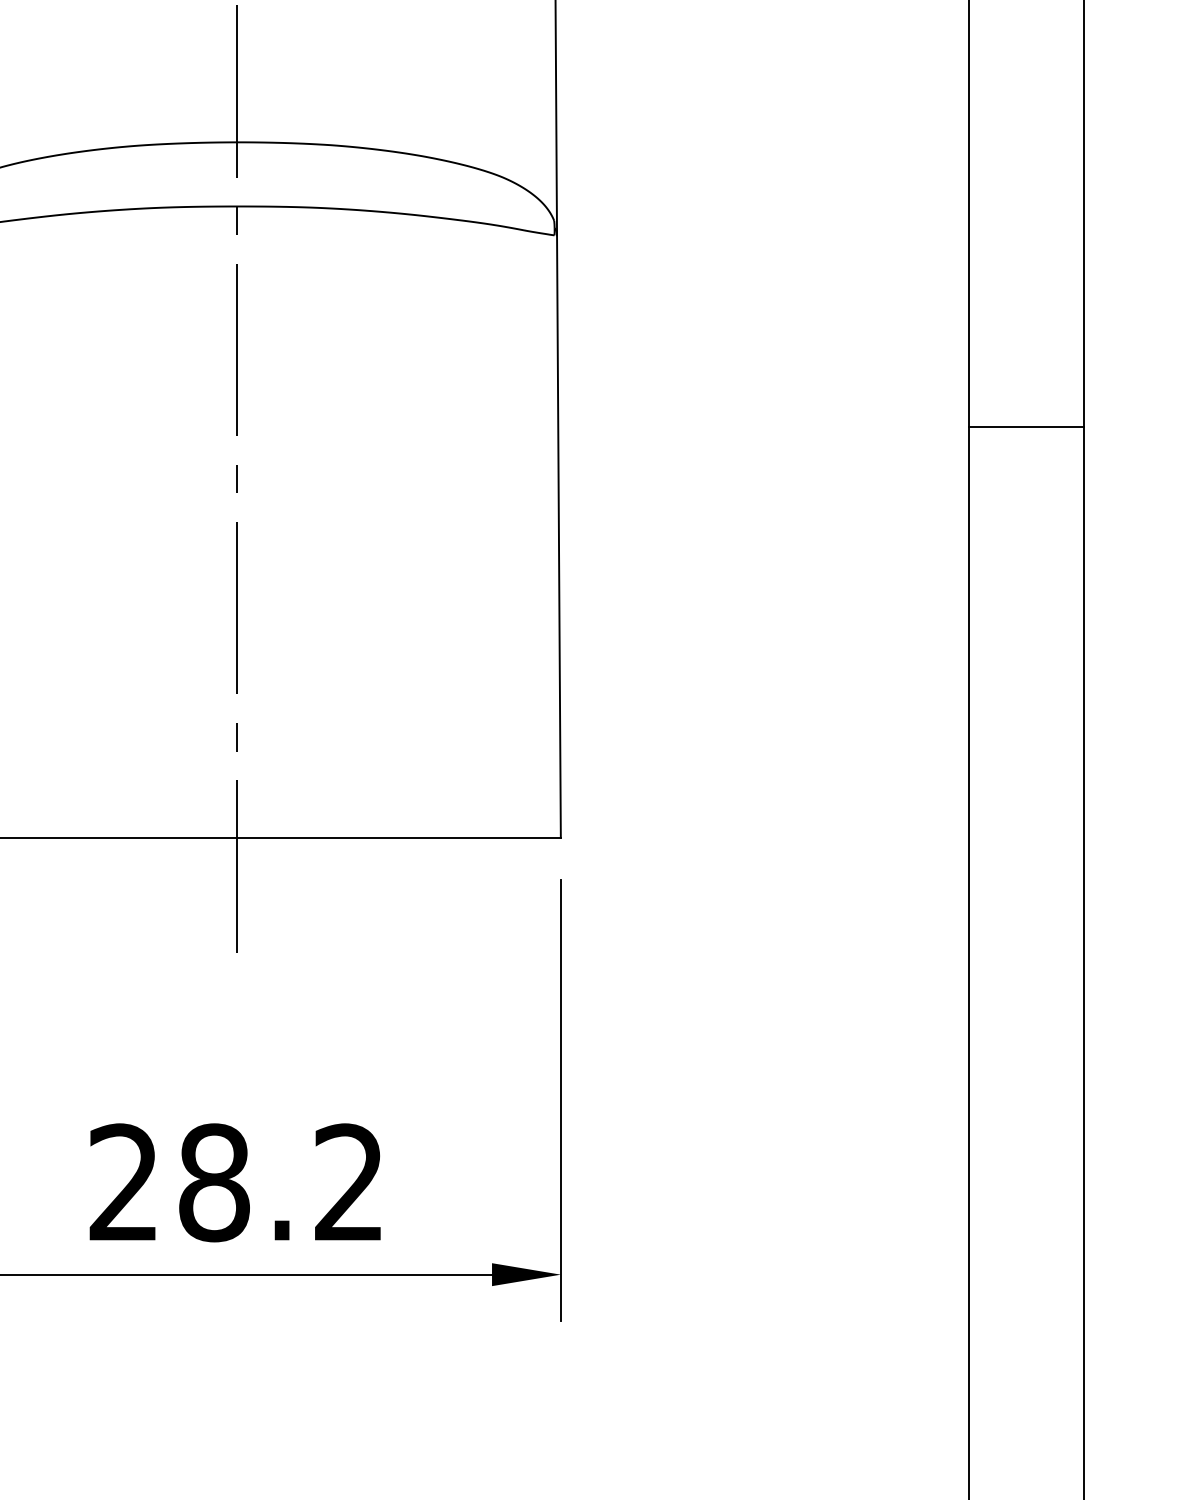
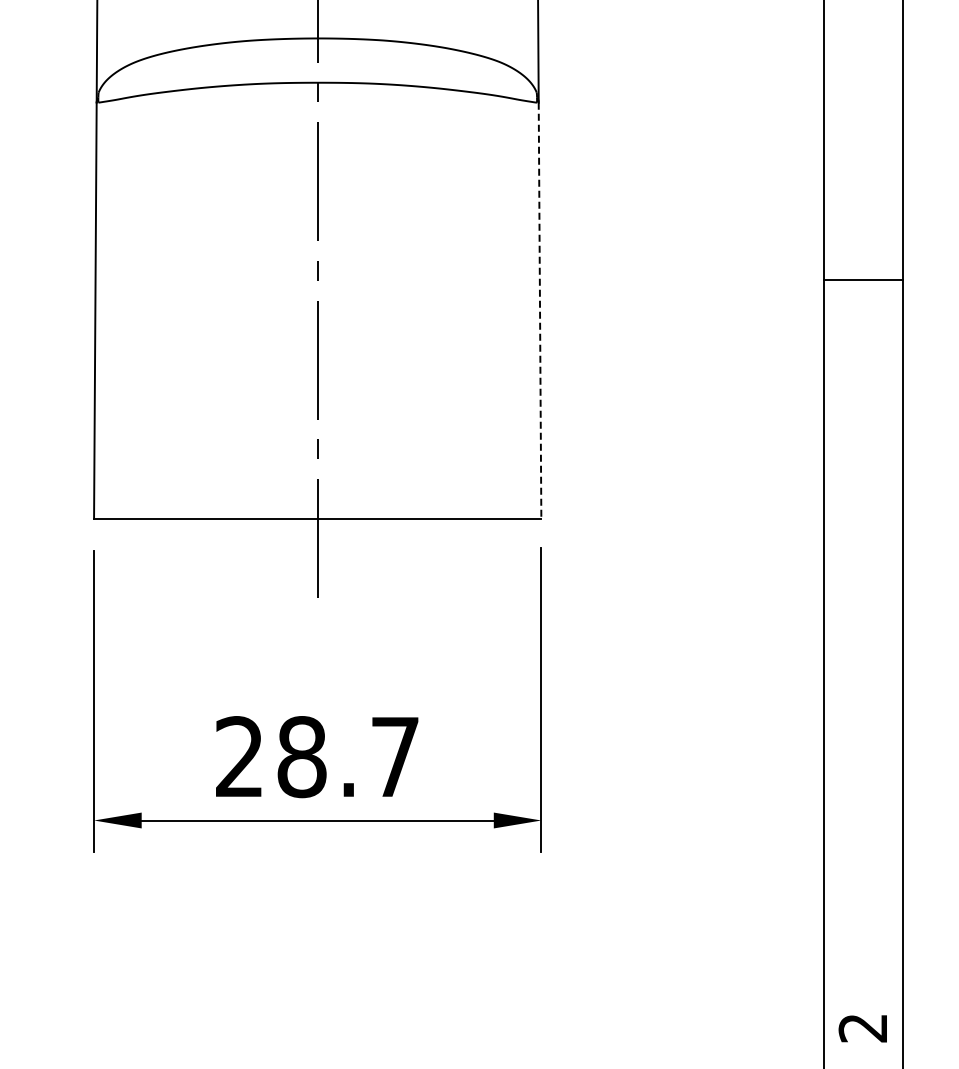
line: (1025, 427) -> (862, 280), moved
line: (559, 537) -> (540, 311), solid -> dashed
text: (348, 1181) -> (394, 756), 28.2 -> 28.7

